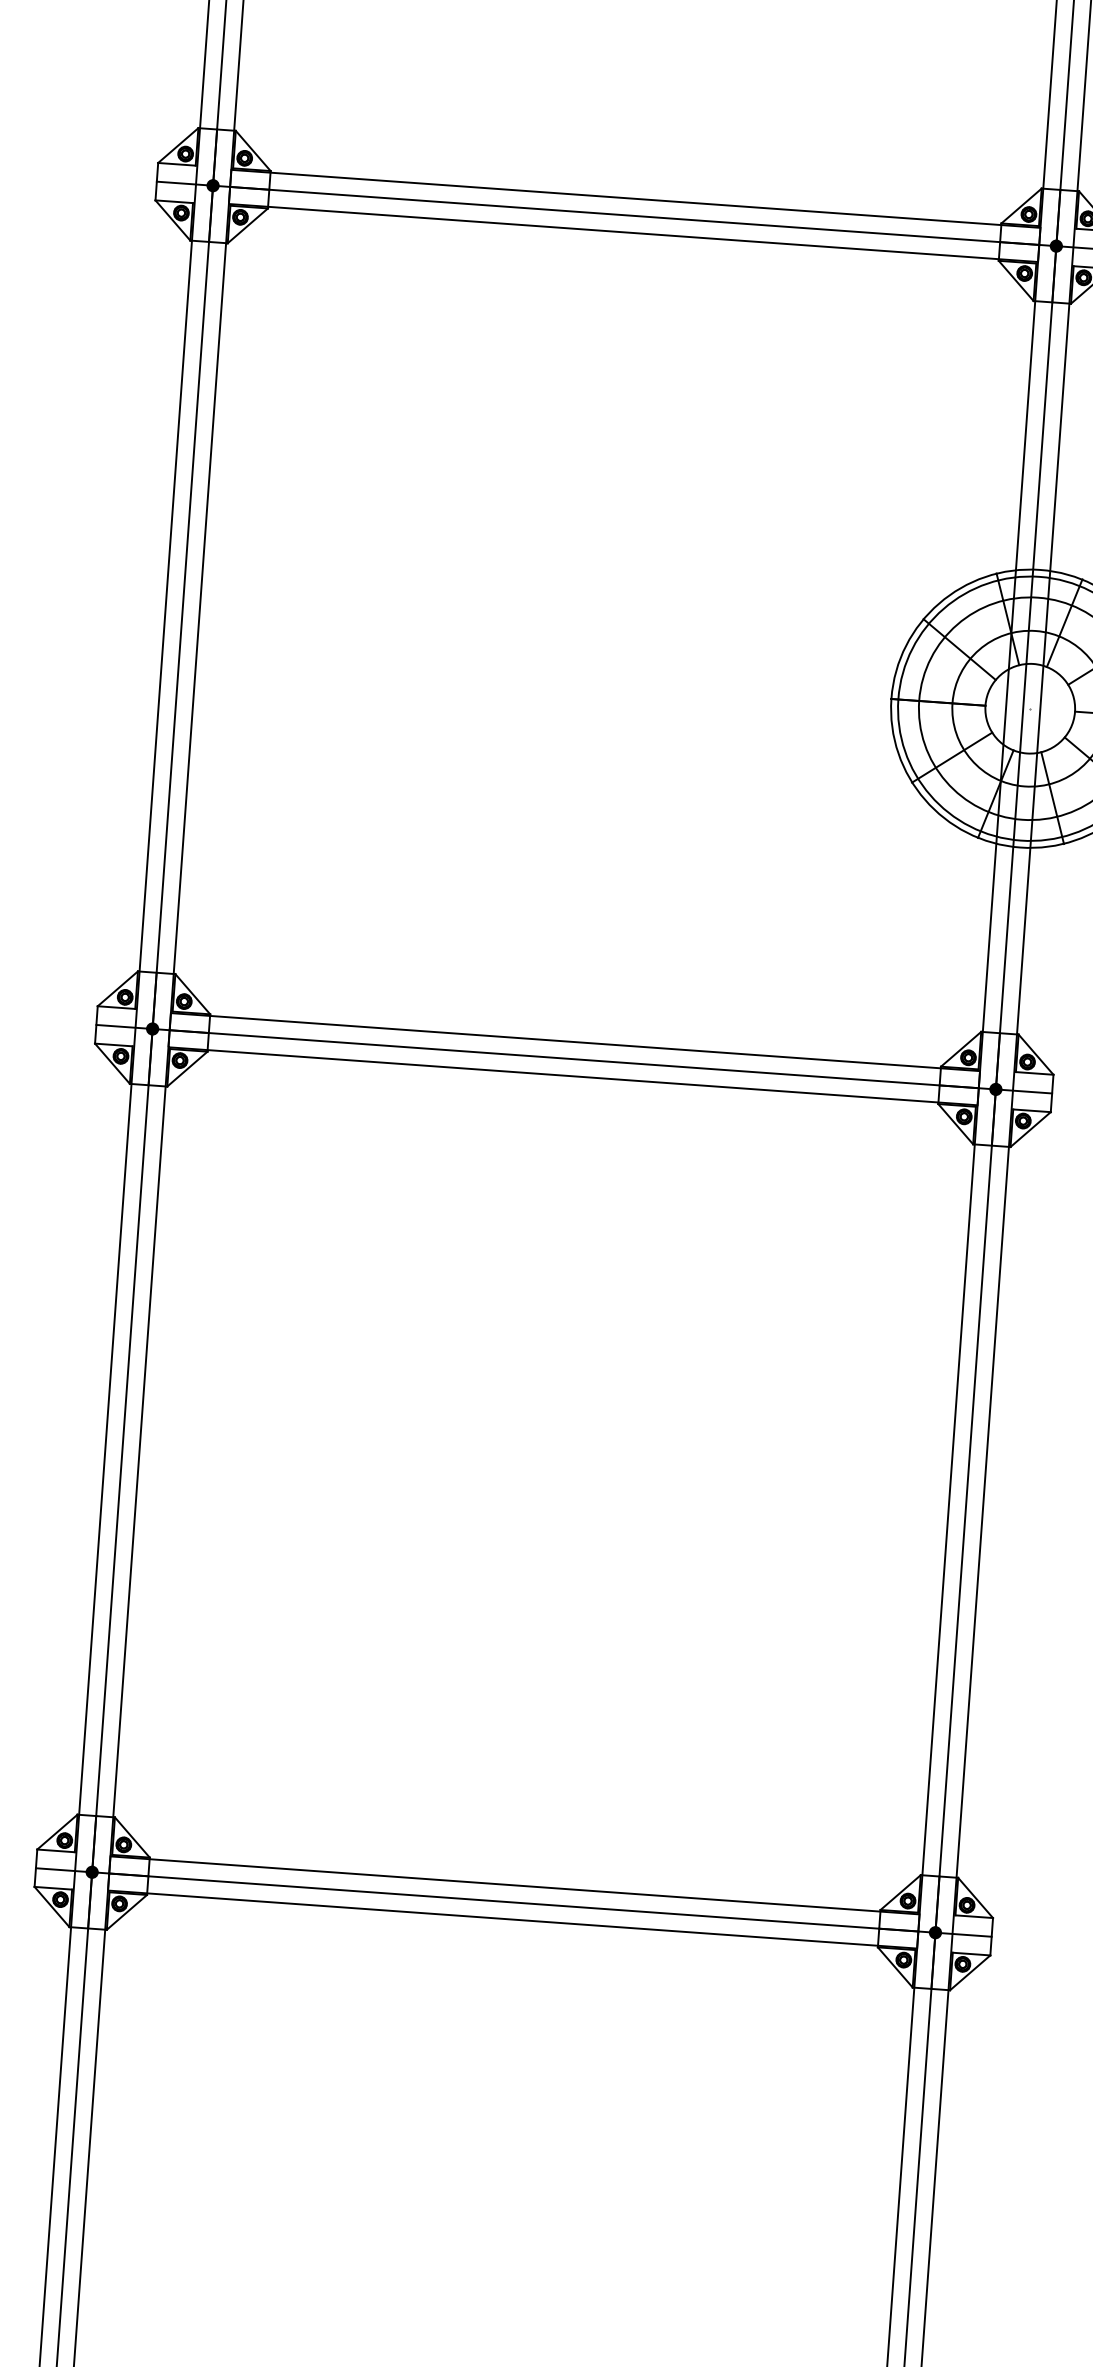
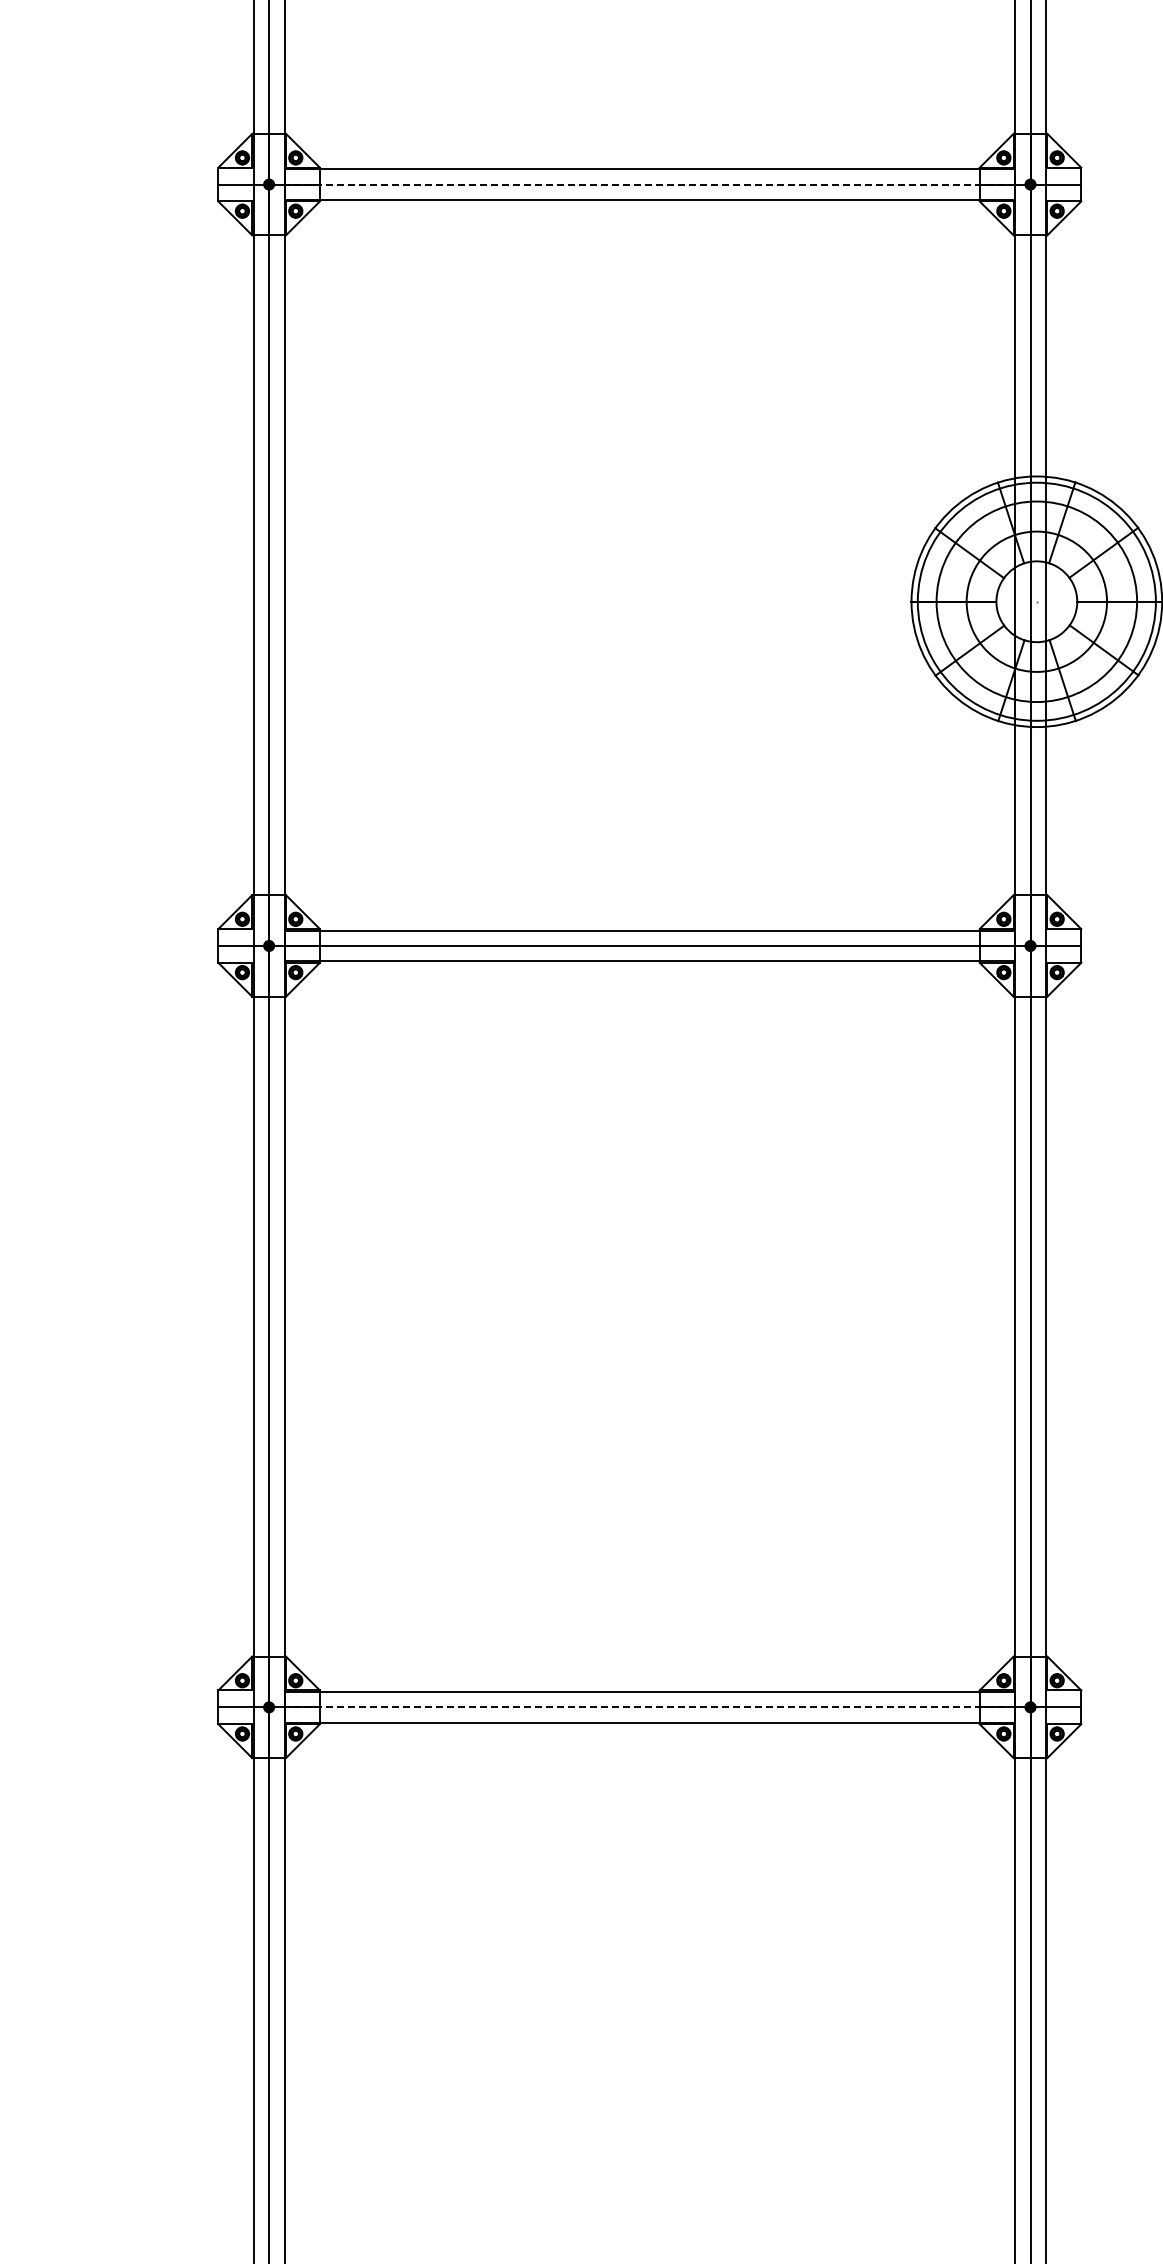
line: (634, 215) -> (649, 184), solid -> dashed
line: (513, 1902) -> (649, 1707), solid -> dashed

